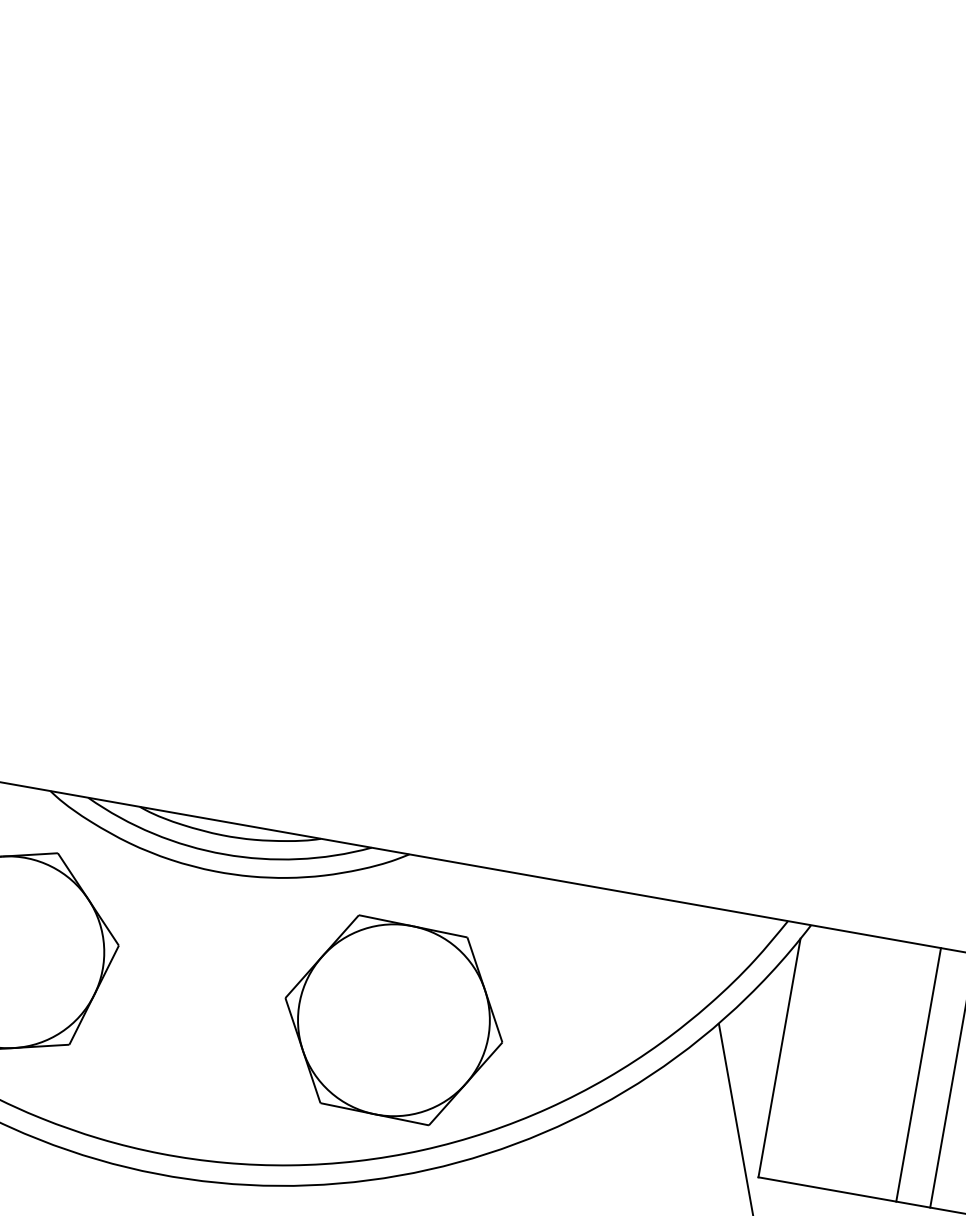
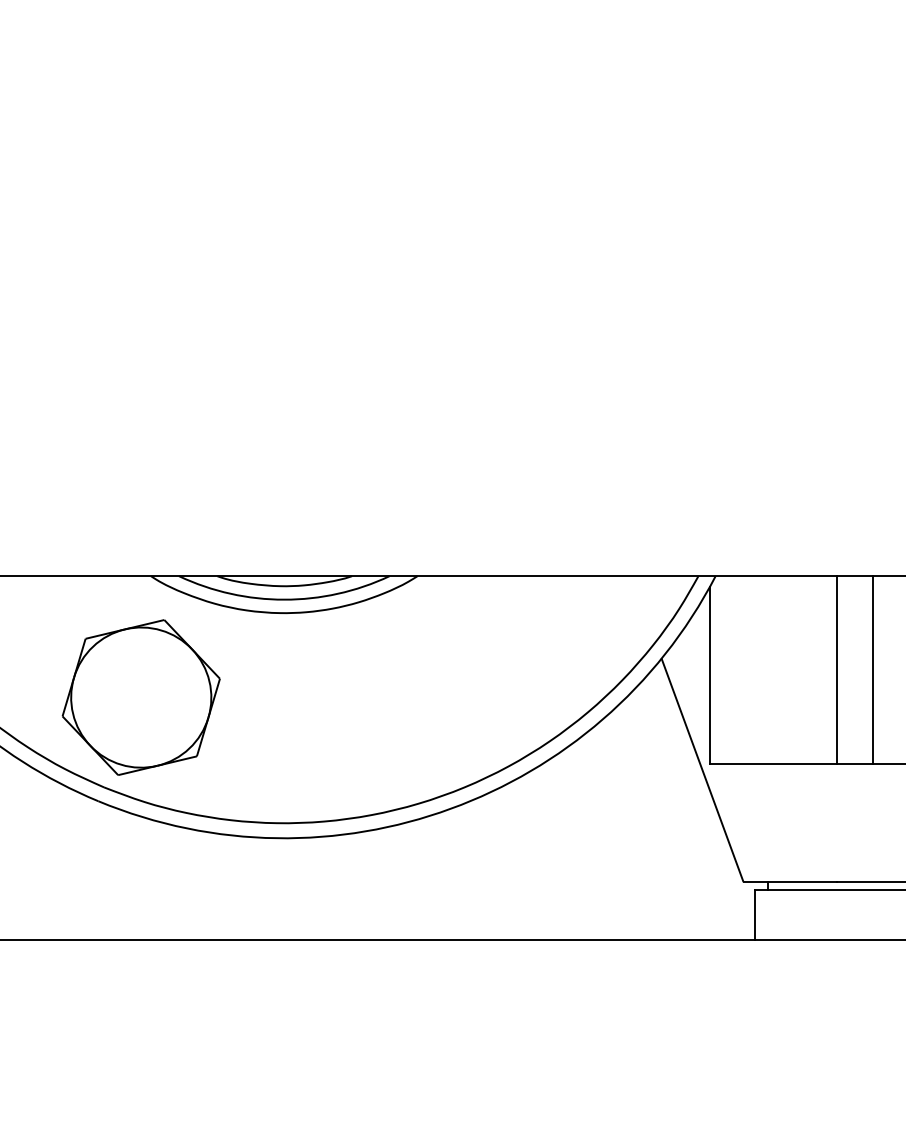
part: (394, 1020) -> (427, 697), removed
line: (918, 1075) -> (811, 670), removed

